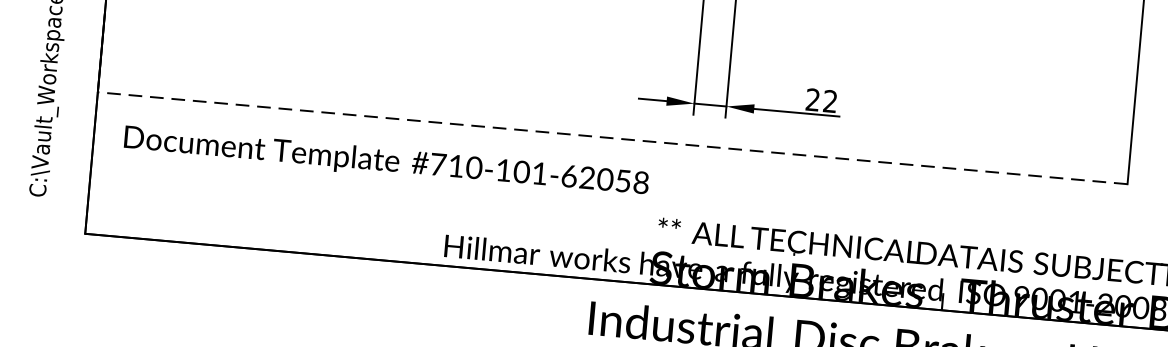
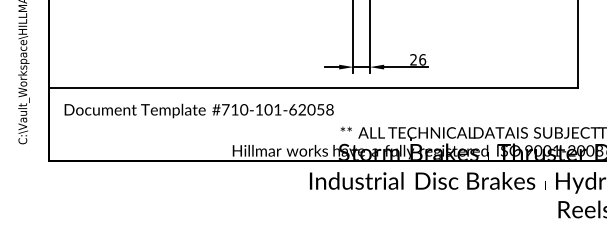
text: (830, 100) -> (422, 59), 22 -> 26
line: (611, 138) -> (312, 88), dashed -> solid

